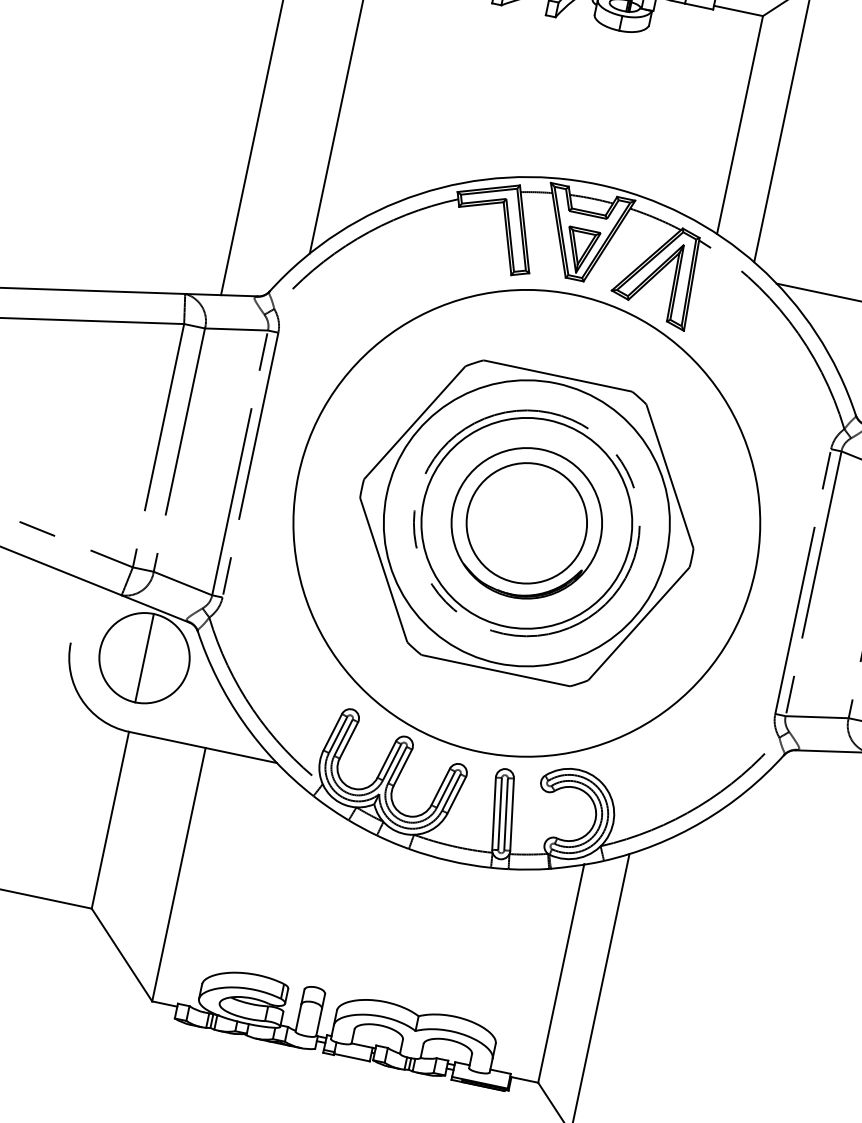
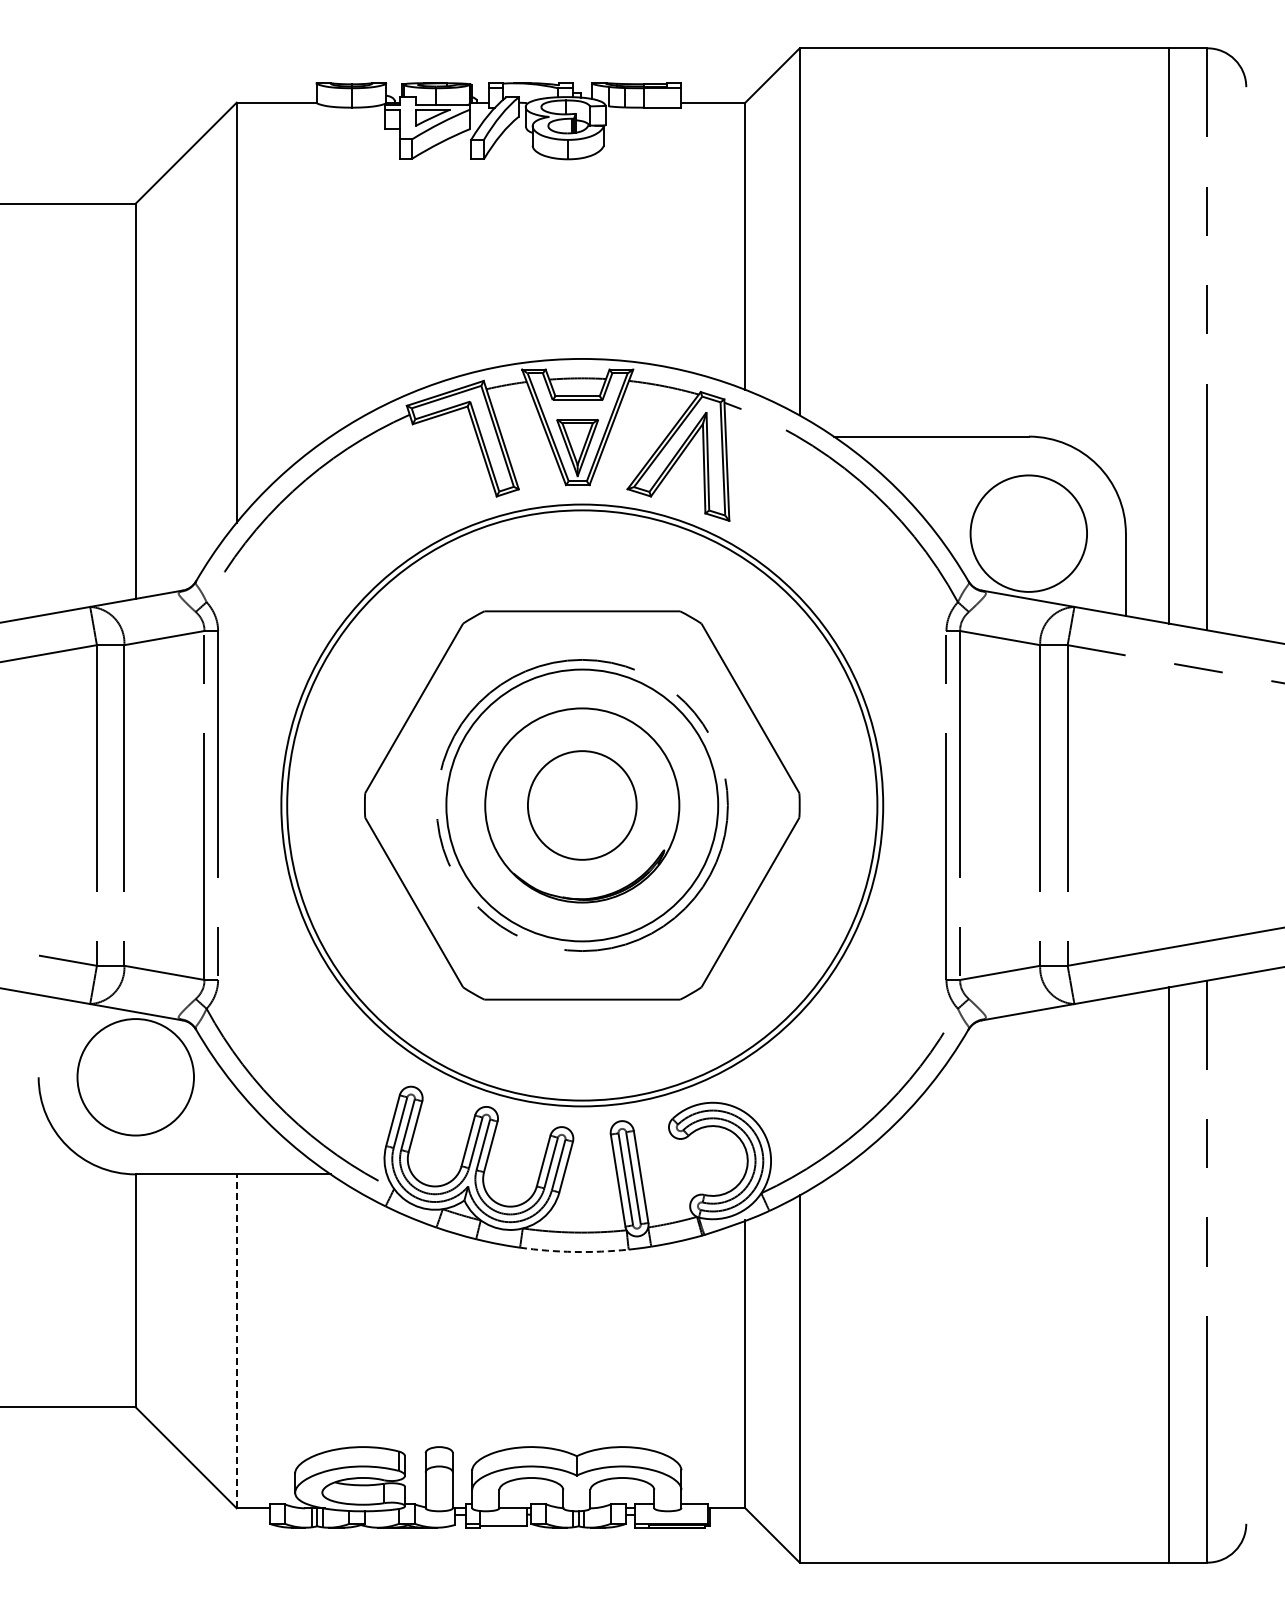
circle: (526, 523) -> (581, 805), size x0.7
circle: (526, 523) -> (581, 805), size x1.6
line: (144, 658) -> (135, 1077), removed
arc: (449, 860) -> (574, 1251), solid -> dashed
line: (178, 874) -> (236, 1341), solid -> dashed

